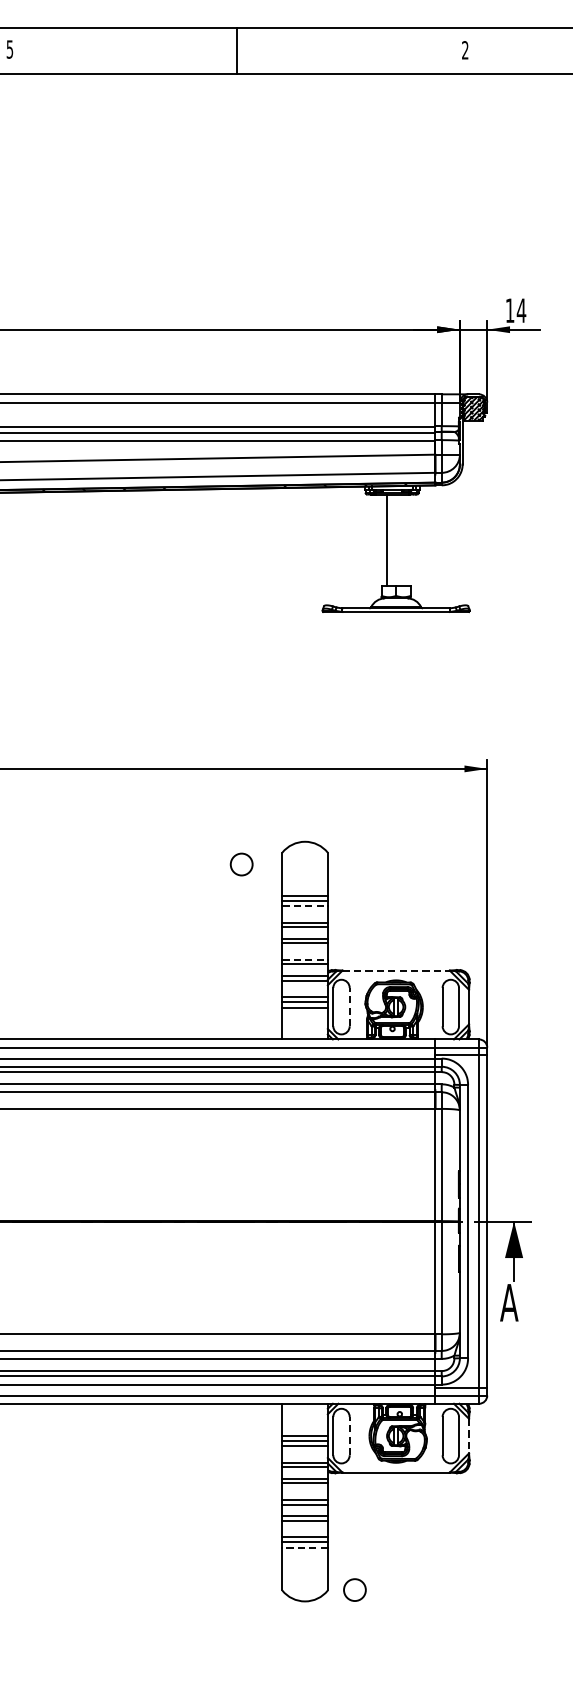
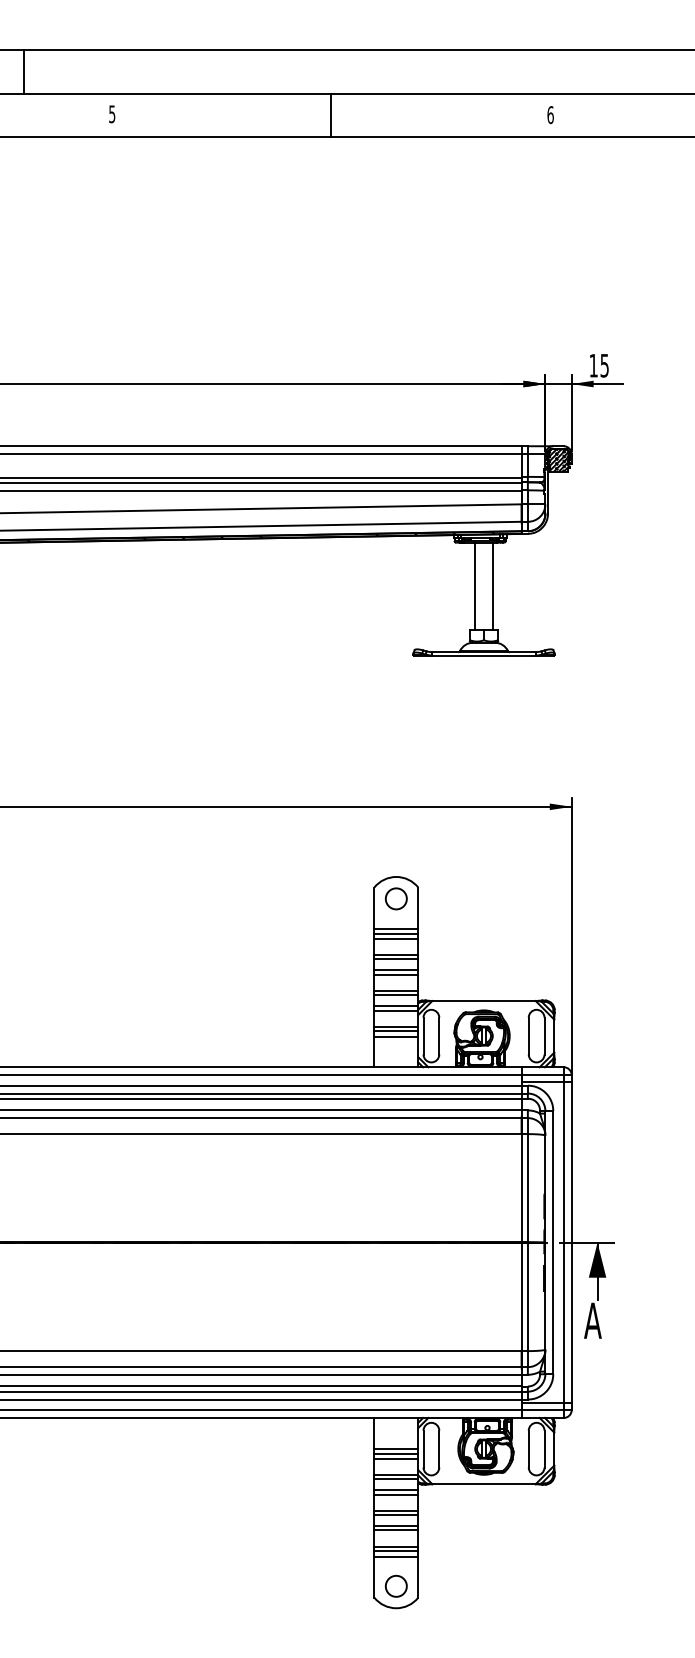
text: (465, 50) -> (550, 115), 2 -> 6
text: (521, 310) -> (604, 365), 14 -> 15
line: (404, 540) -> (492, 586), added
circle: (240, 864) -> (395, 898), moved
line: (305, 905) -> (396, 938), dashed -> solid
line: (305, 959) -> (396, 990), dashed -> solid
line: (396, 971) -> (484, 1001), dashed -> solid
line: (349, 1006) -> (439, 1035), dashed -> solid
line: (349, 1435) -> (439, 1448), dashed -> solid
line: (469, 1436) -> (554, 1449), dashed -> solid
line: (305, 1547) -> (396, 1556), dashed -> solid
circle: (354, 1589) -> (395, 1585), moved

